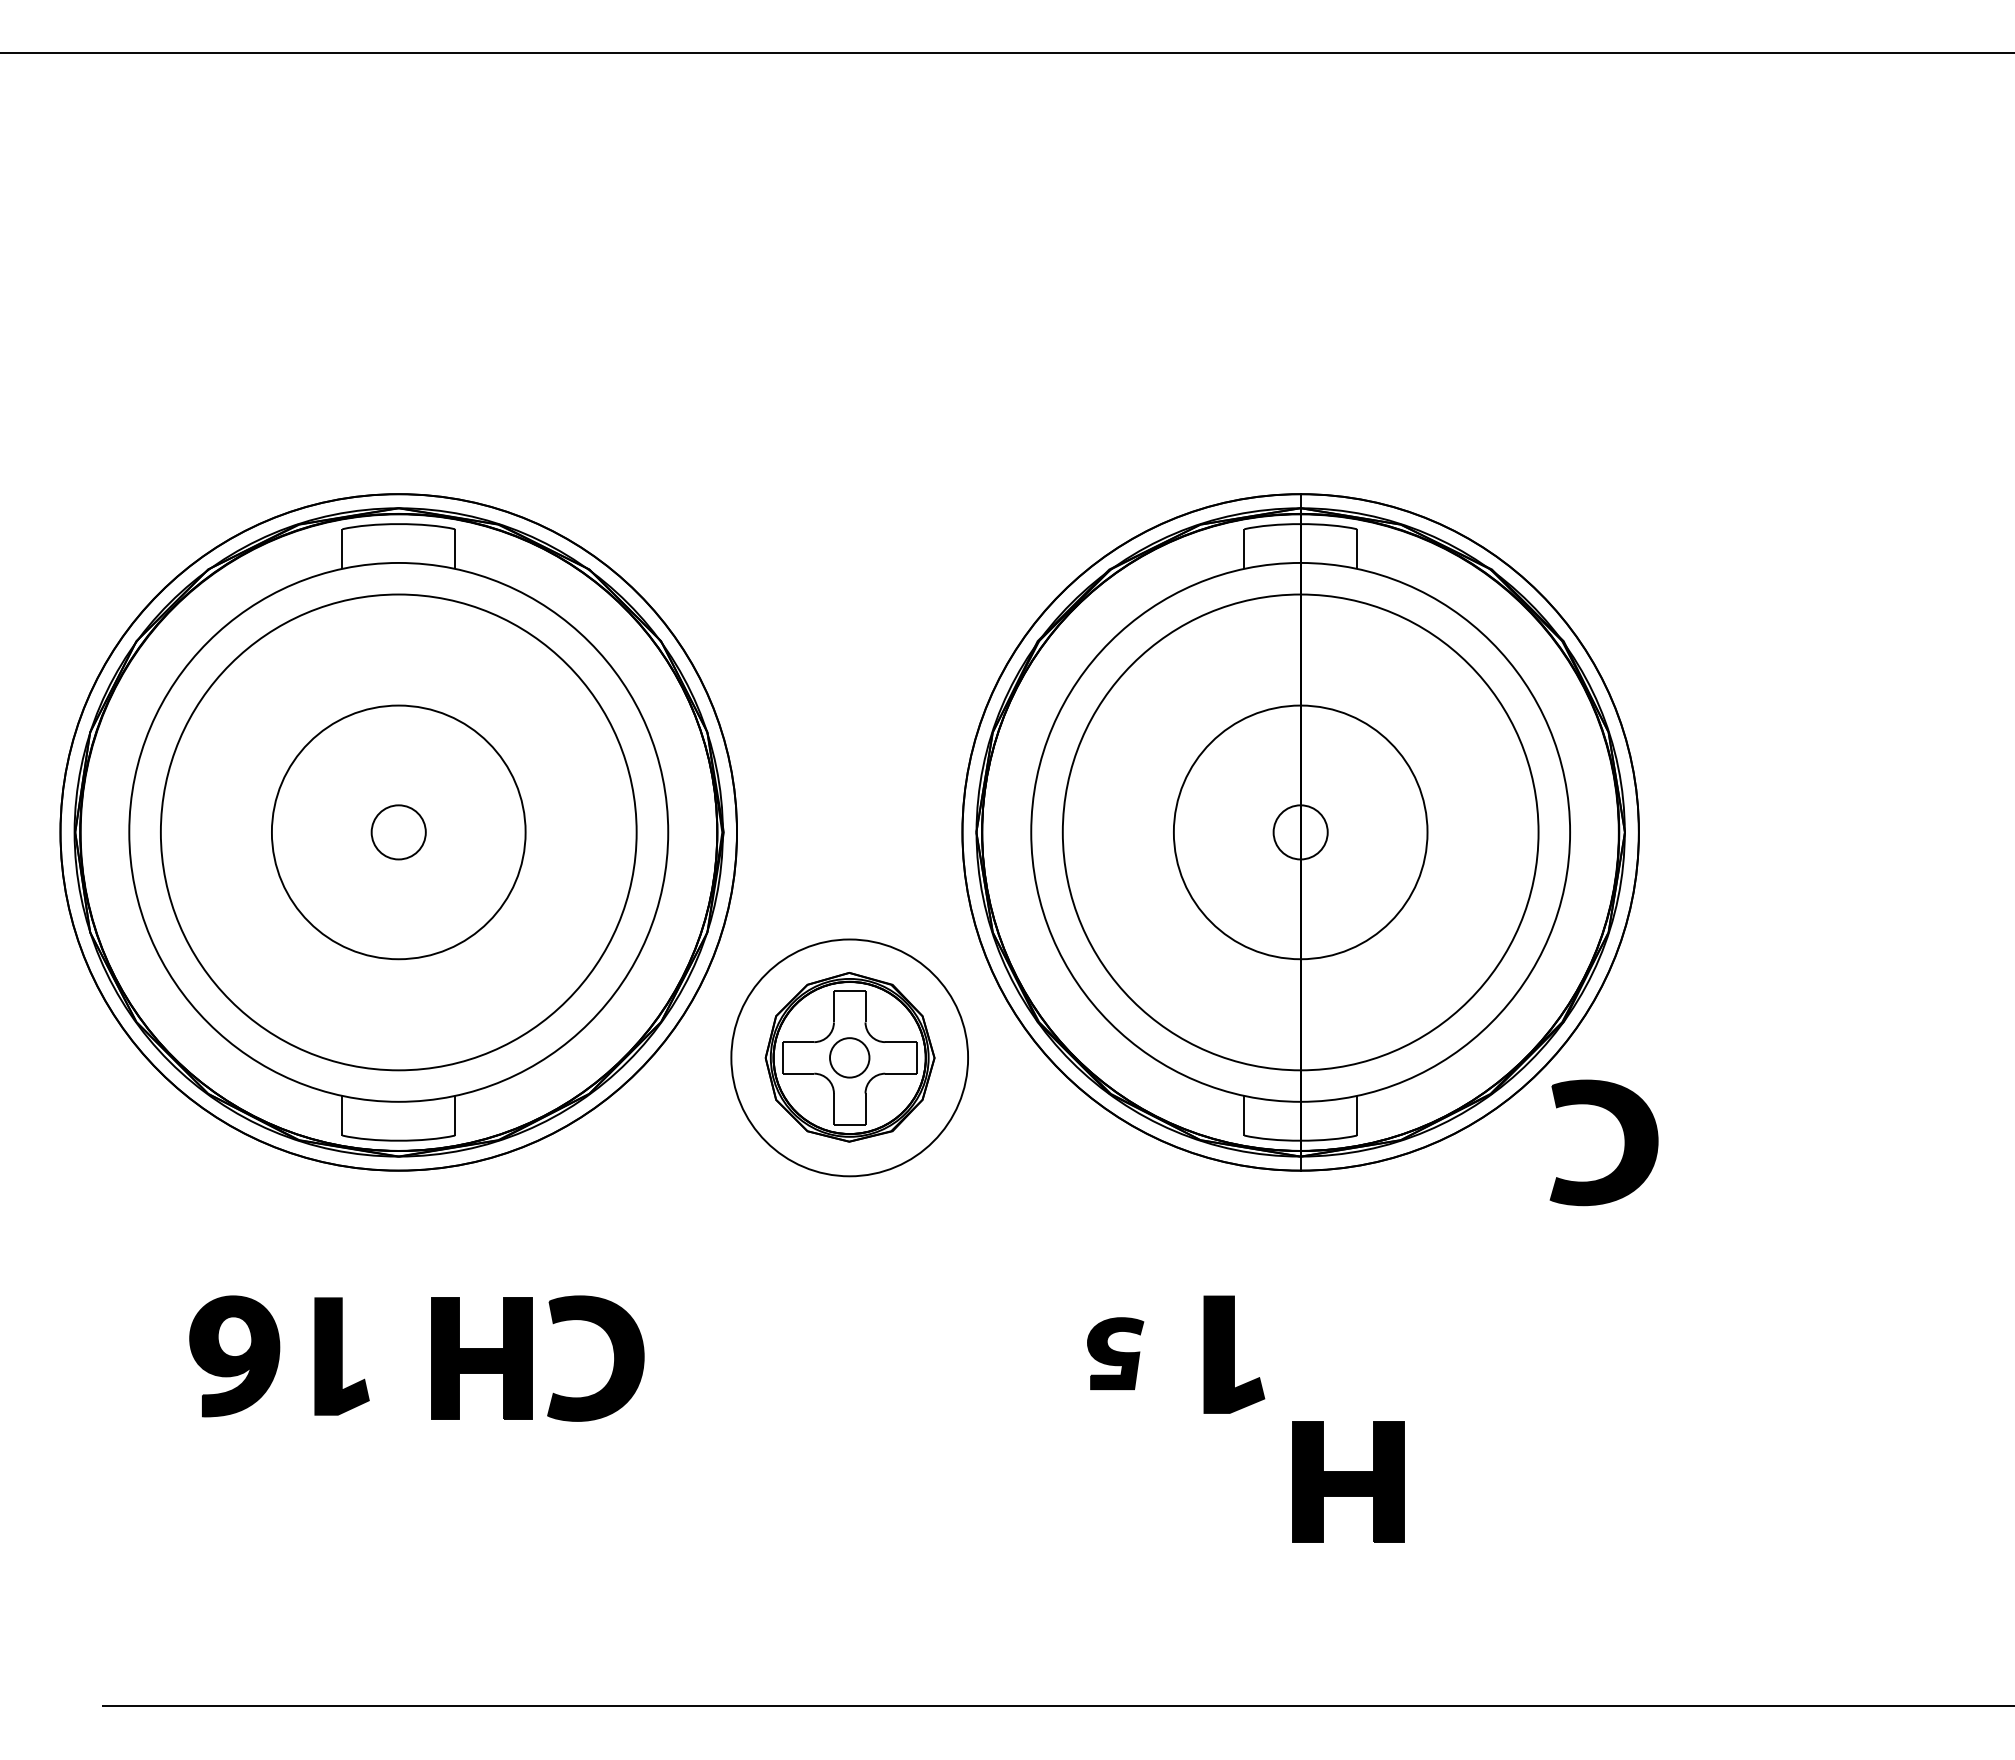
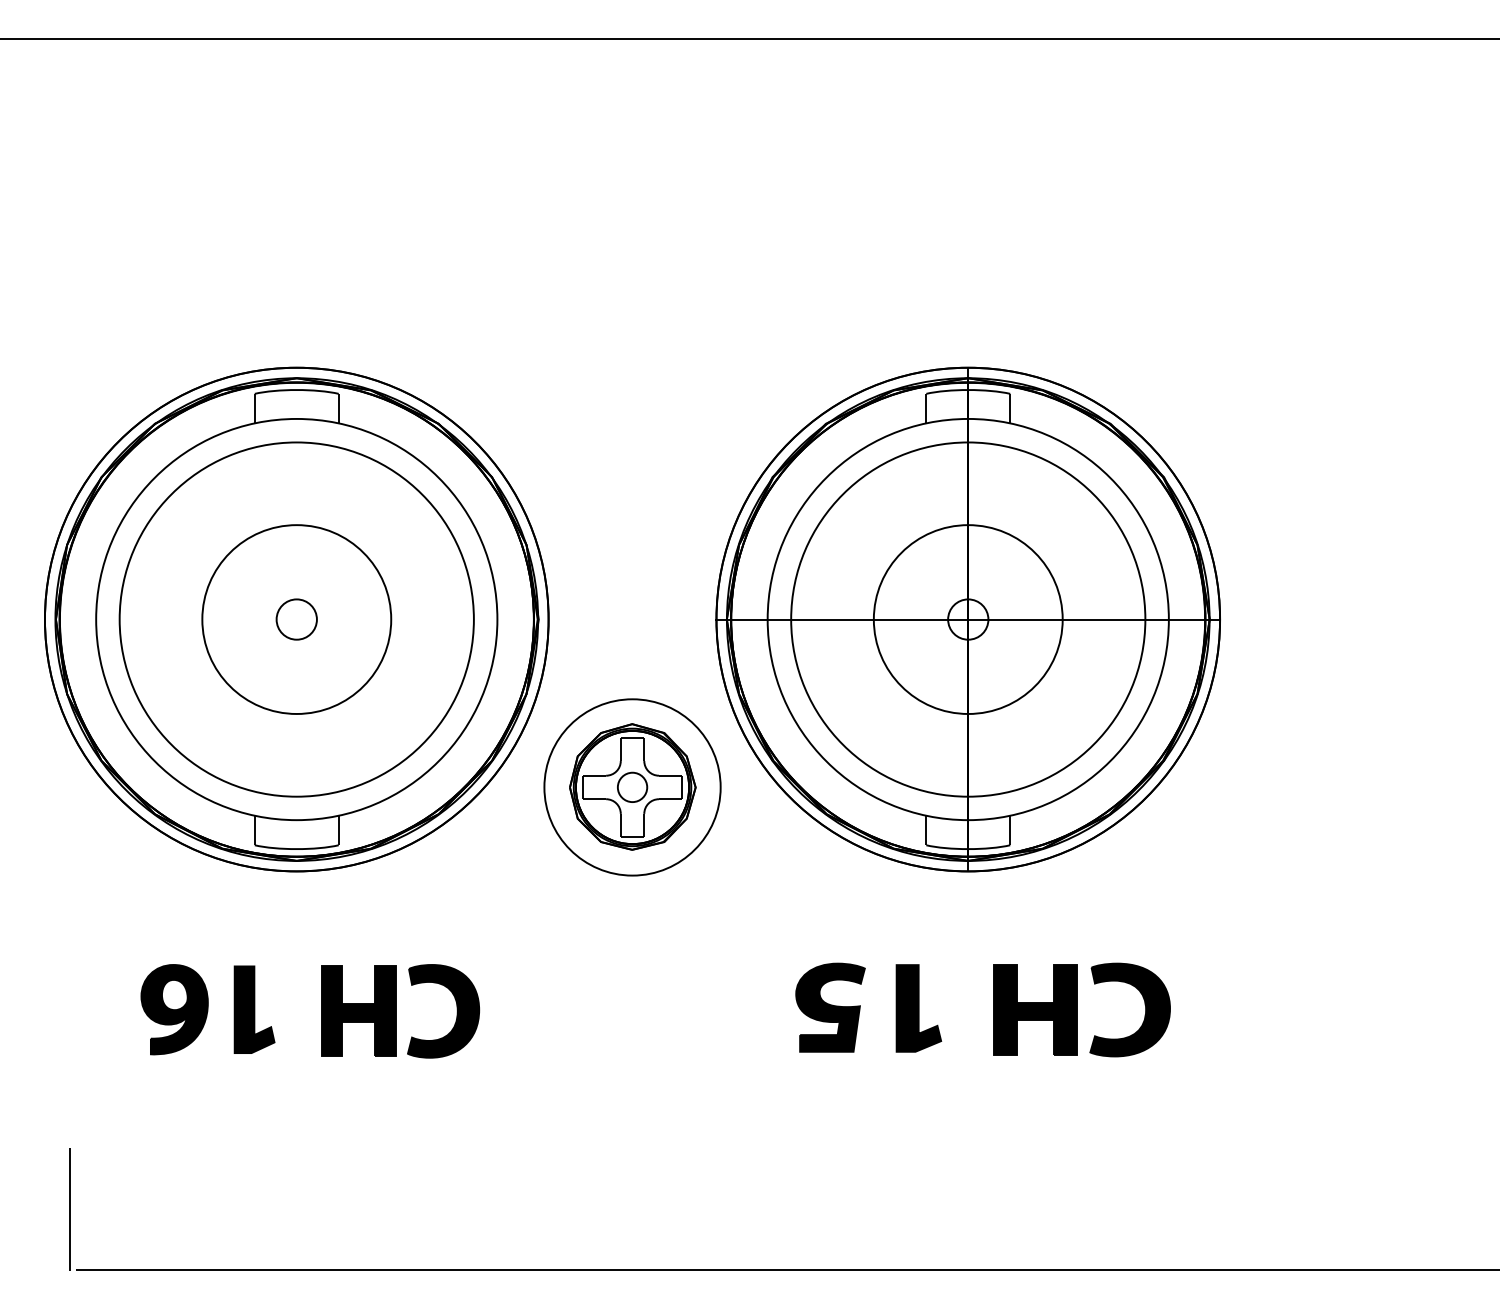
line: (1300, 832) -> (968, 619), added
part: (1624, 1142) -> (1145, 1009), moved
part: (1115, 1353) -> (830, 1007), size x1.67
part: (1348, 1481) -> (1035, 1009), moved
line: (93, 1624) -> (69, 1209), added

